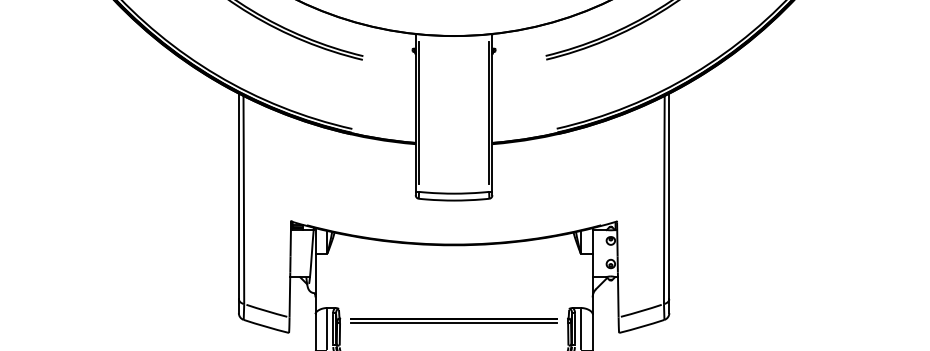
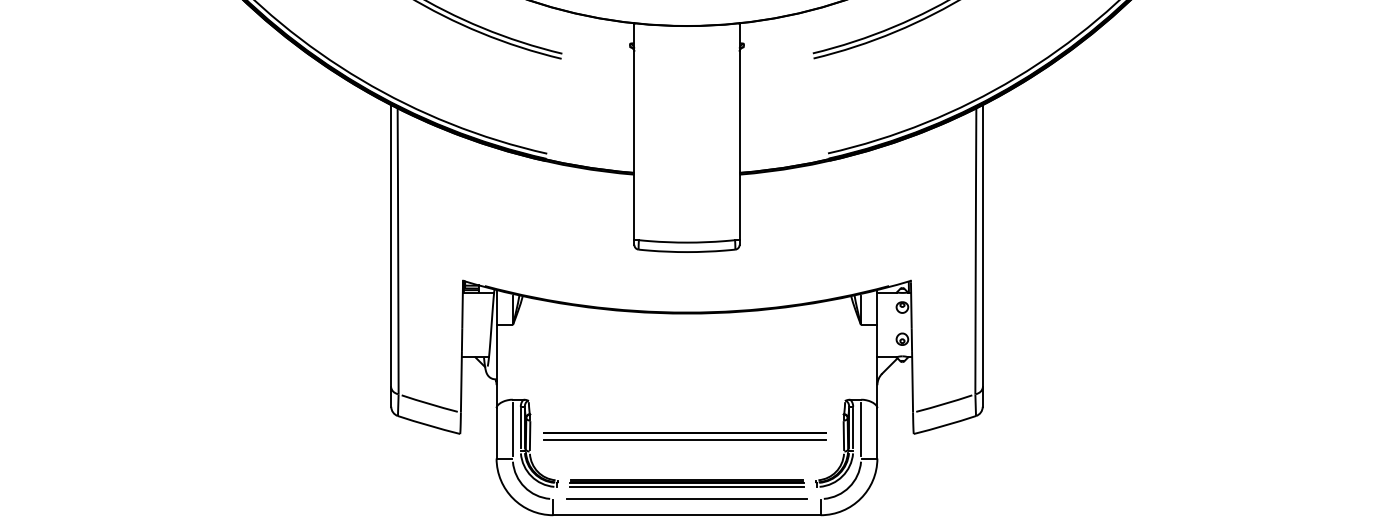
line: (418, 112) -> (638, 131), removed
line: (489, 112) -> (735, 131), removed
part: (453, 320) -> (684, 436), moved

